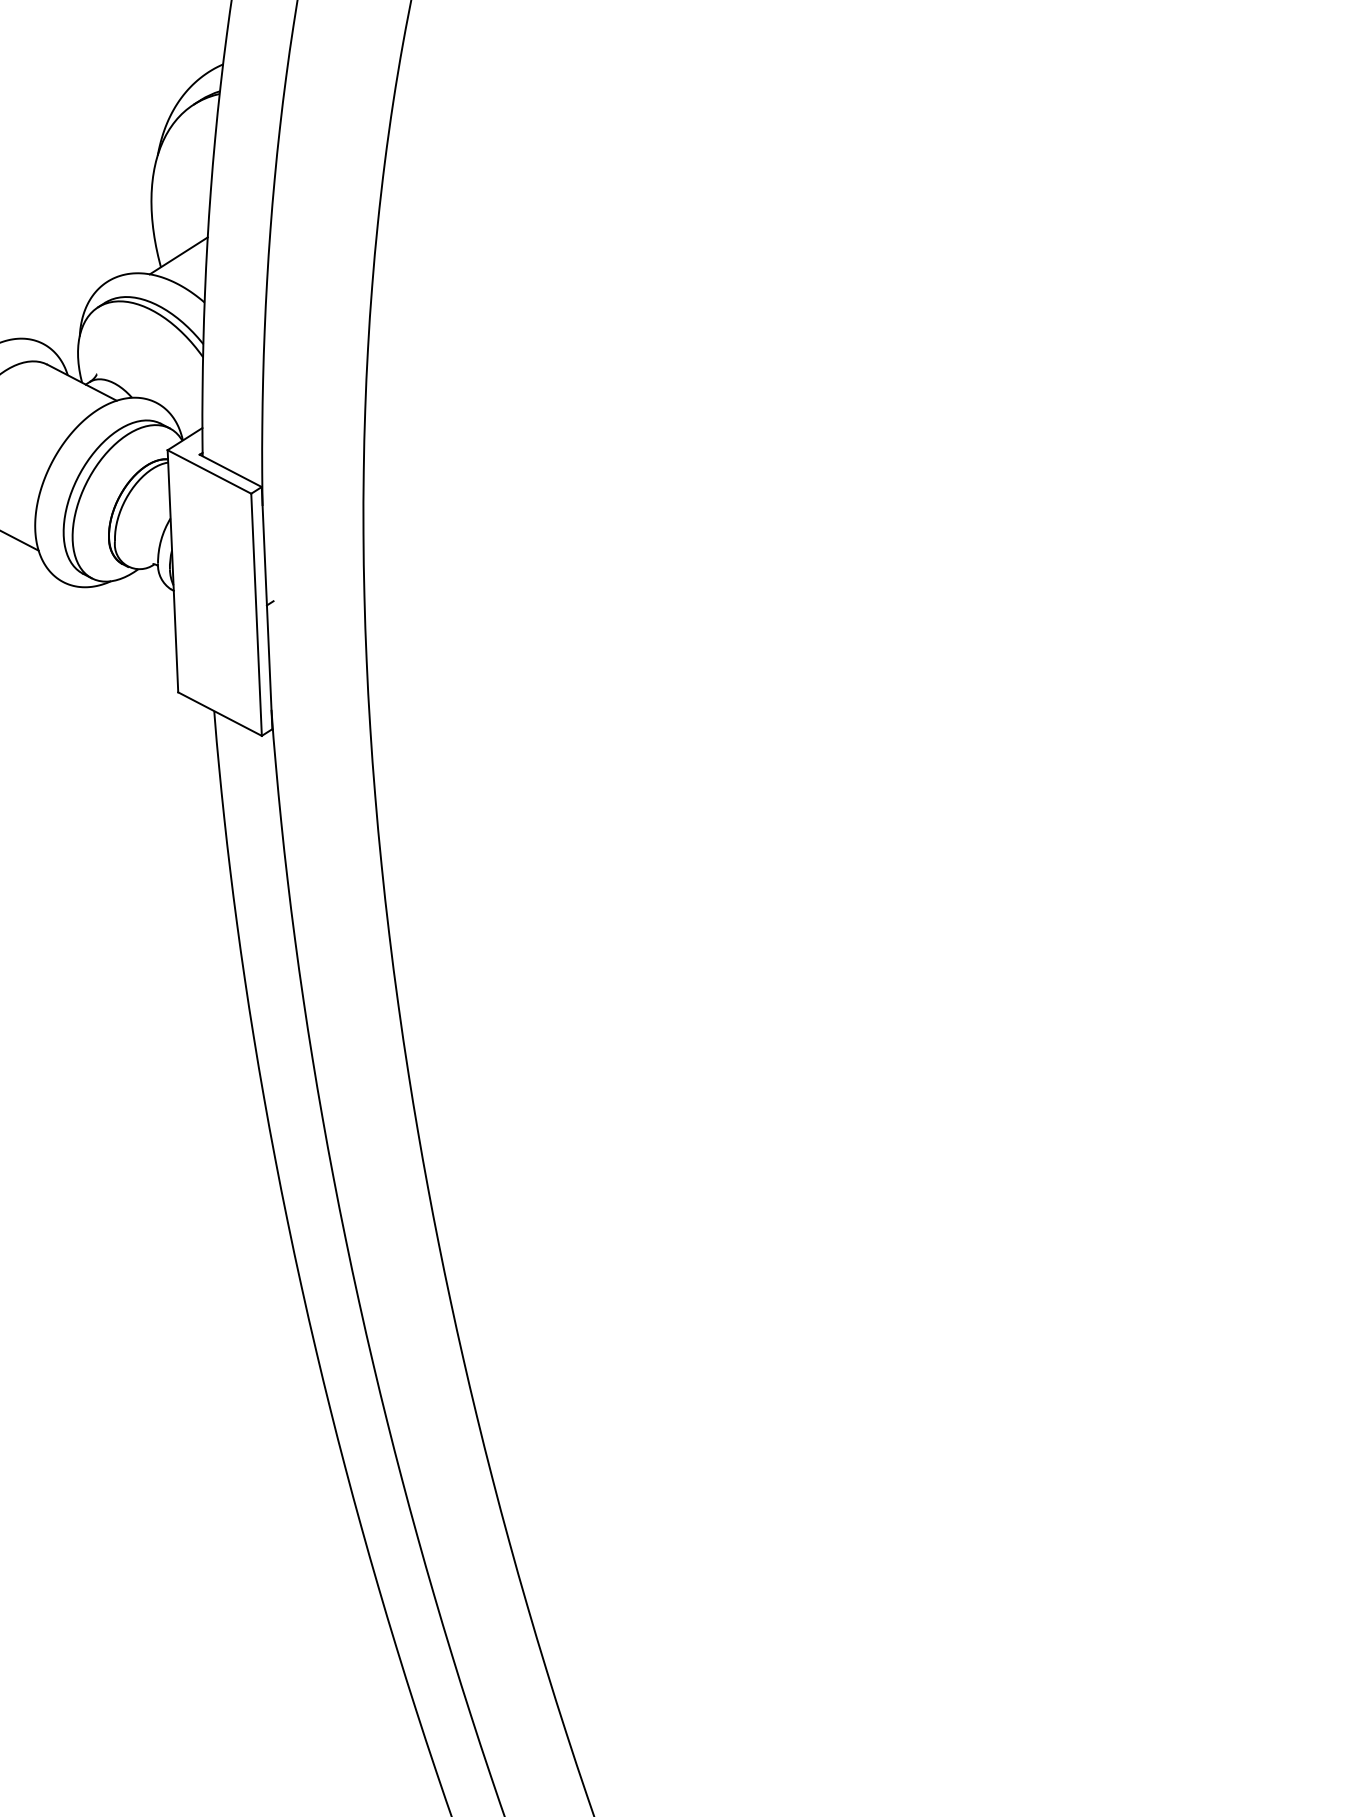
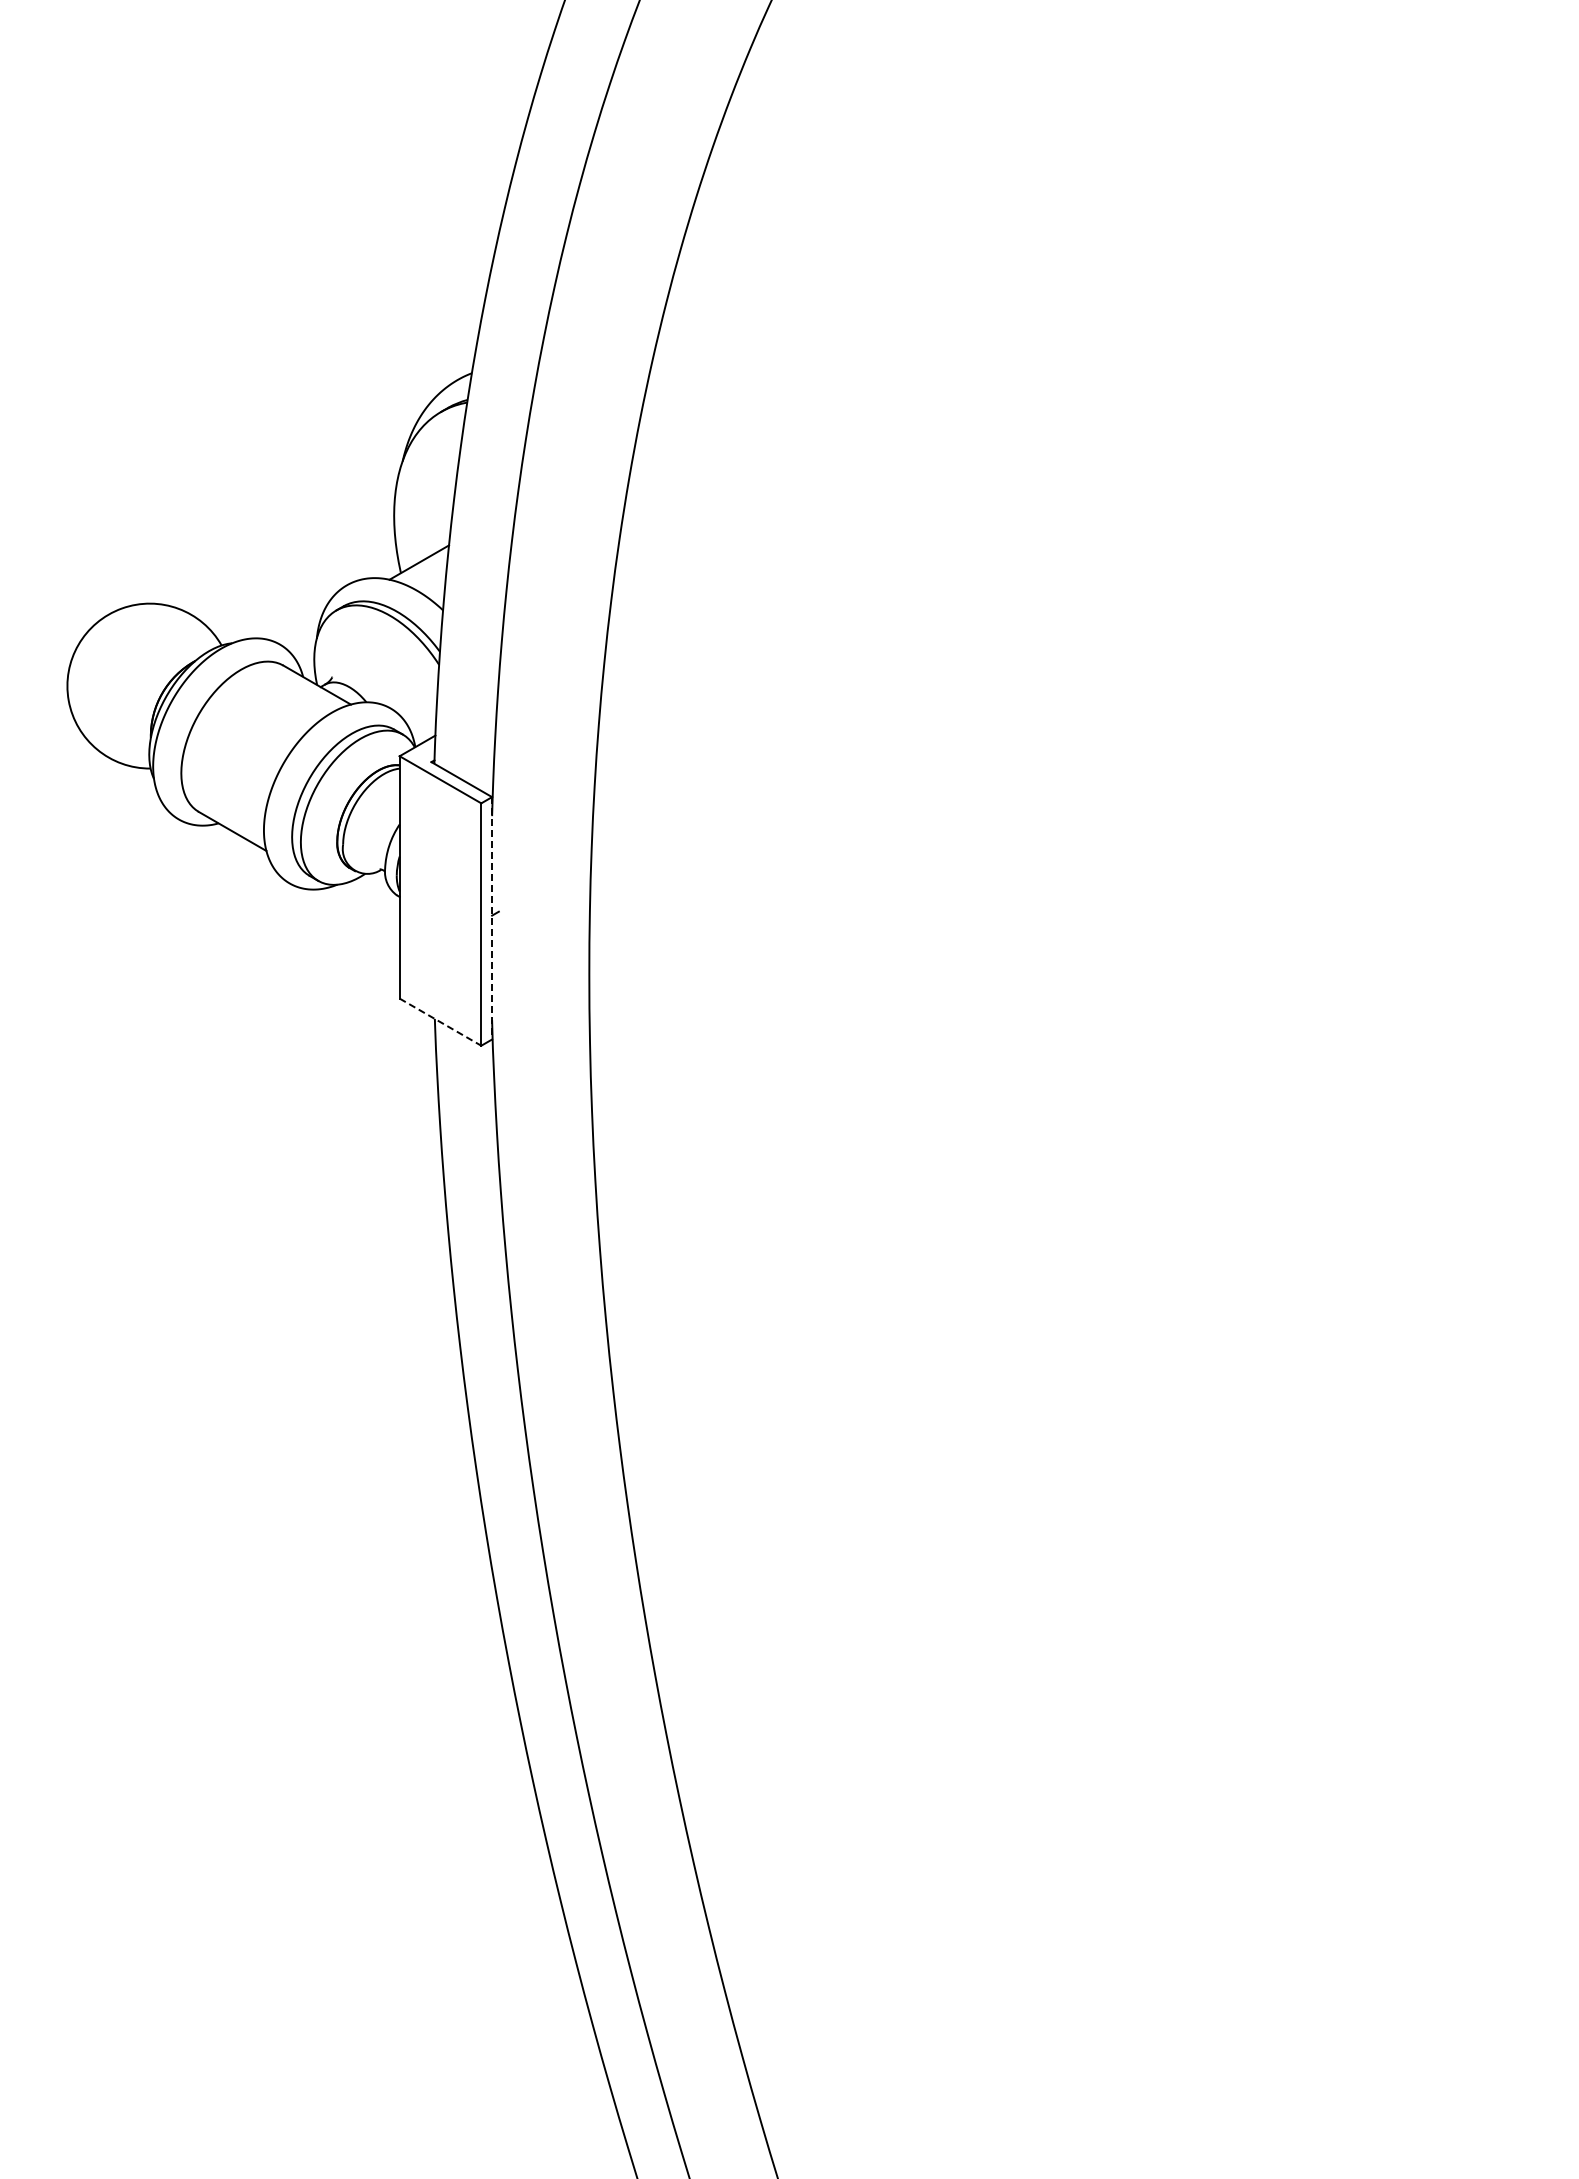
line: (267, 608) -> (492, 918), solid -> dashed
line: (220, 714) -> (440, 1022), solid -> dashed

